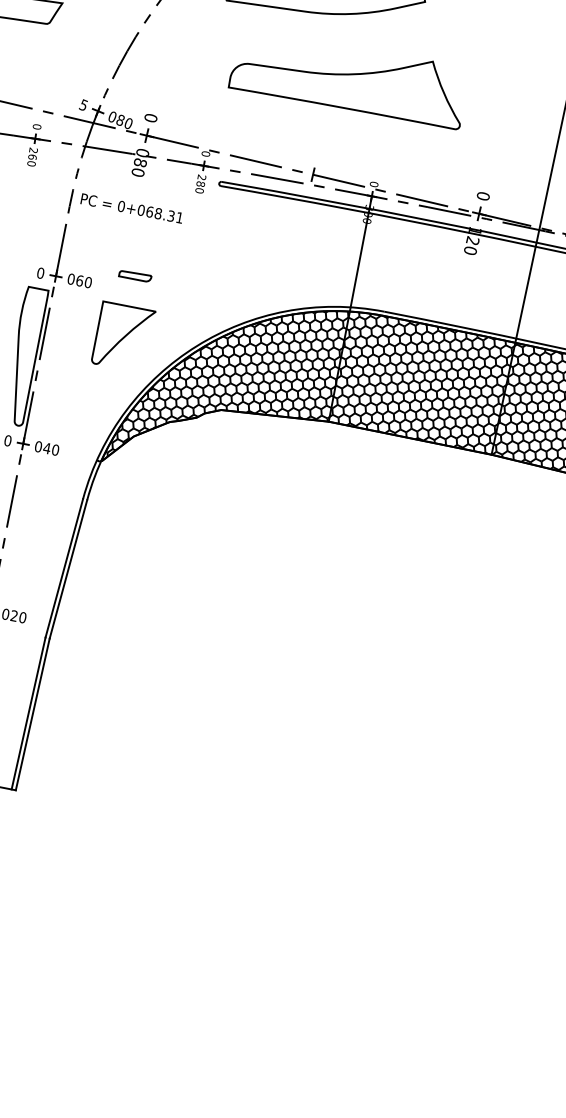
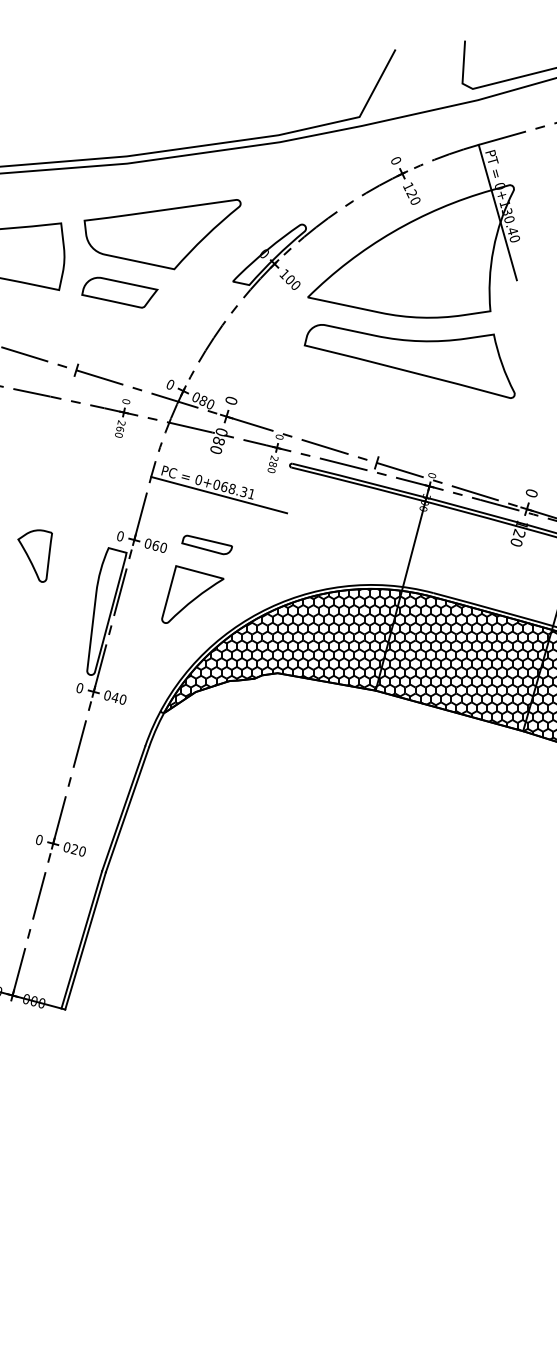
part: (343, 97) -> (409, 361), moved
text: (82, 104) -> (169, 383), 5 -> 0
line: (144, 220) -> (219, 494), added
part: (134, 275) -> (206, 544), size x1.67

